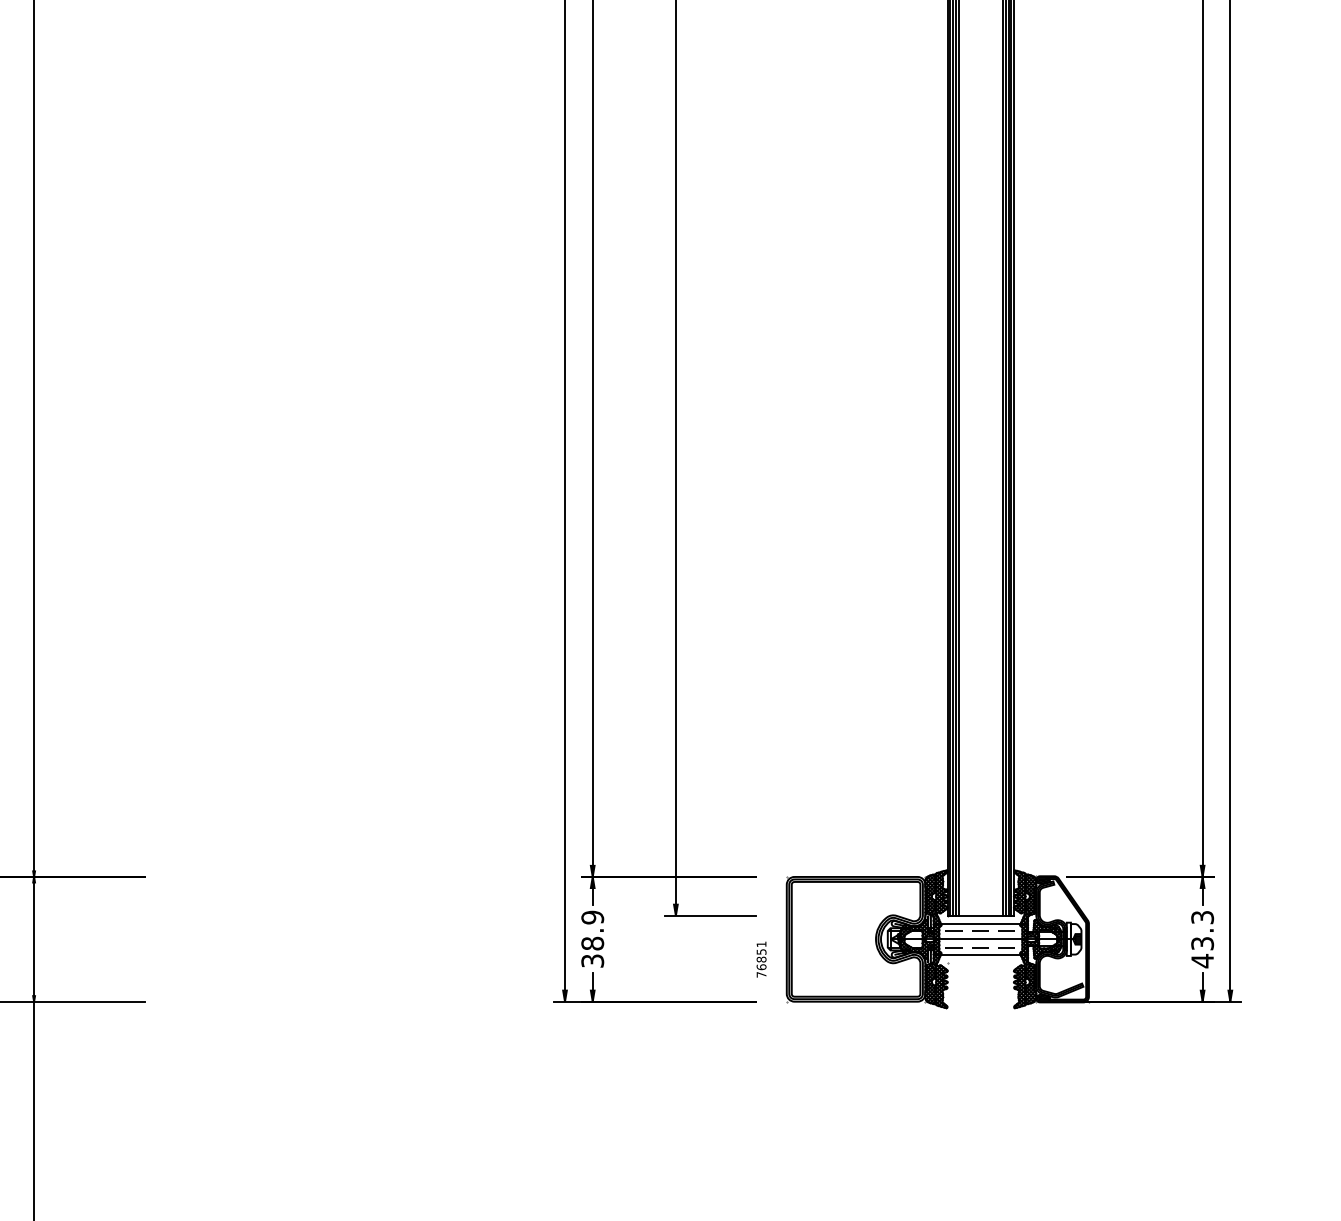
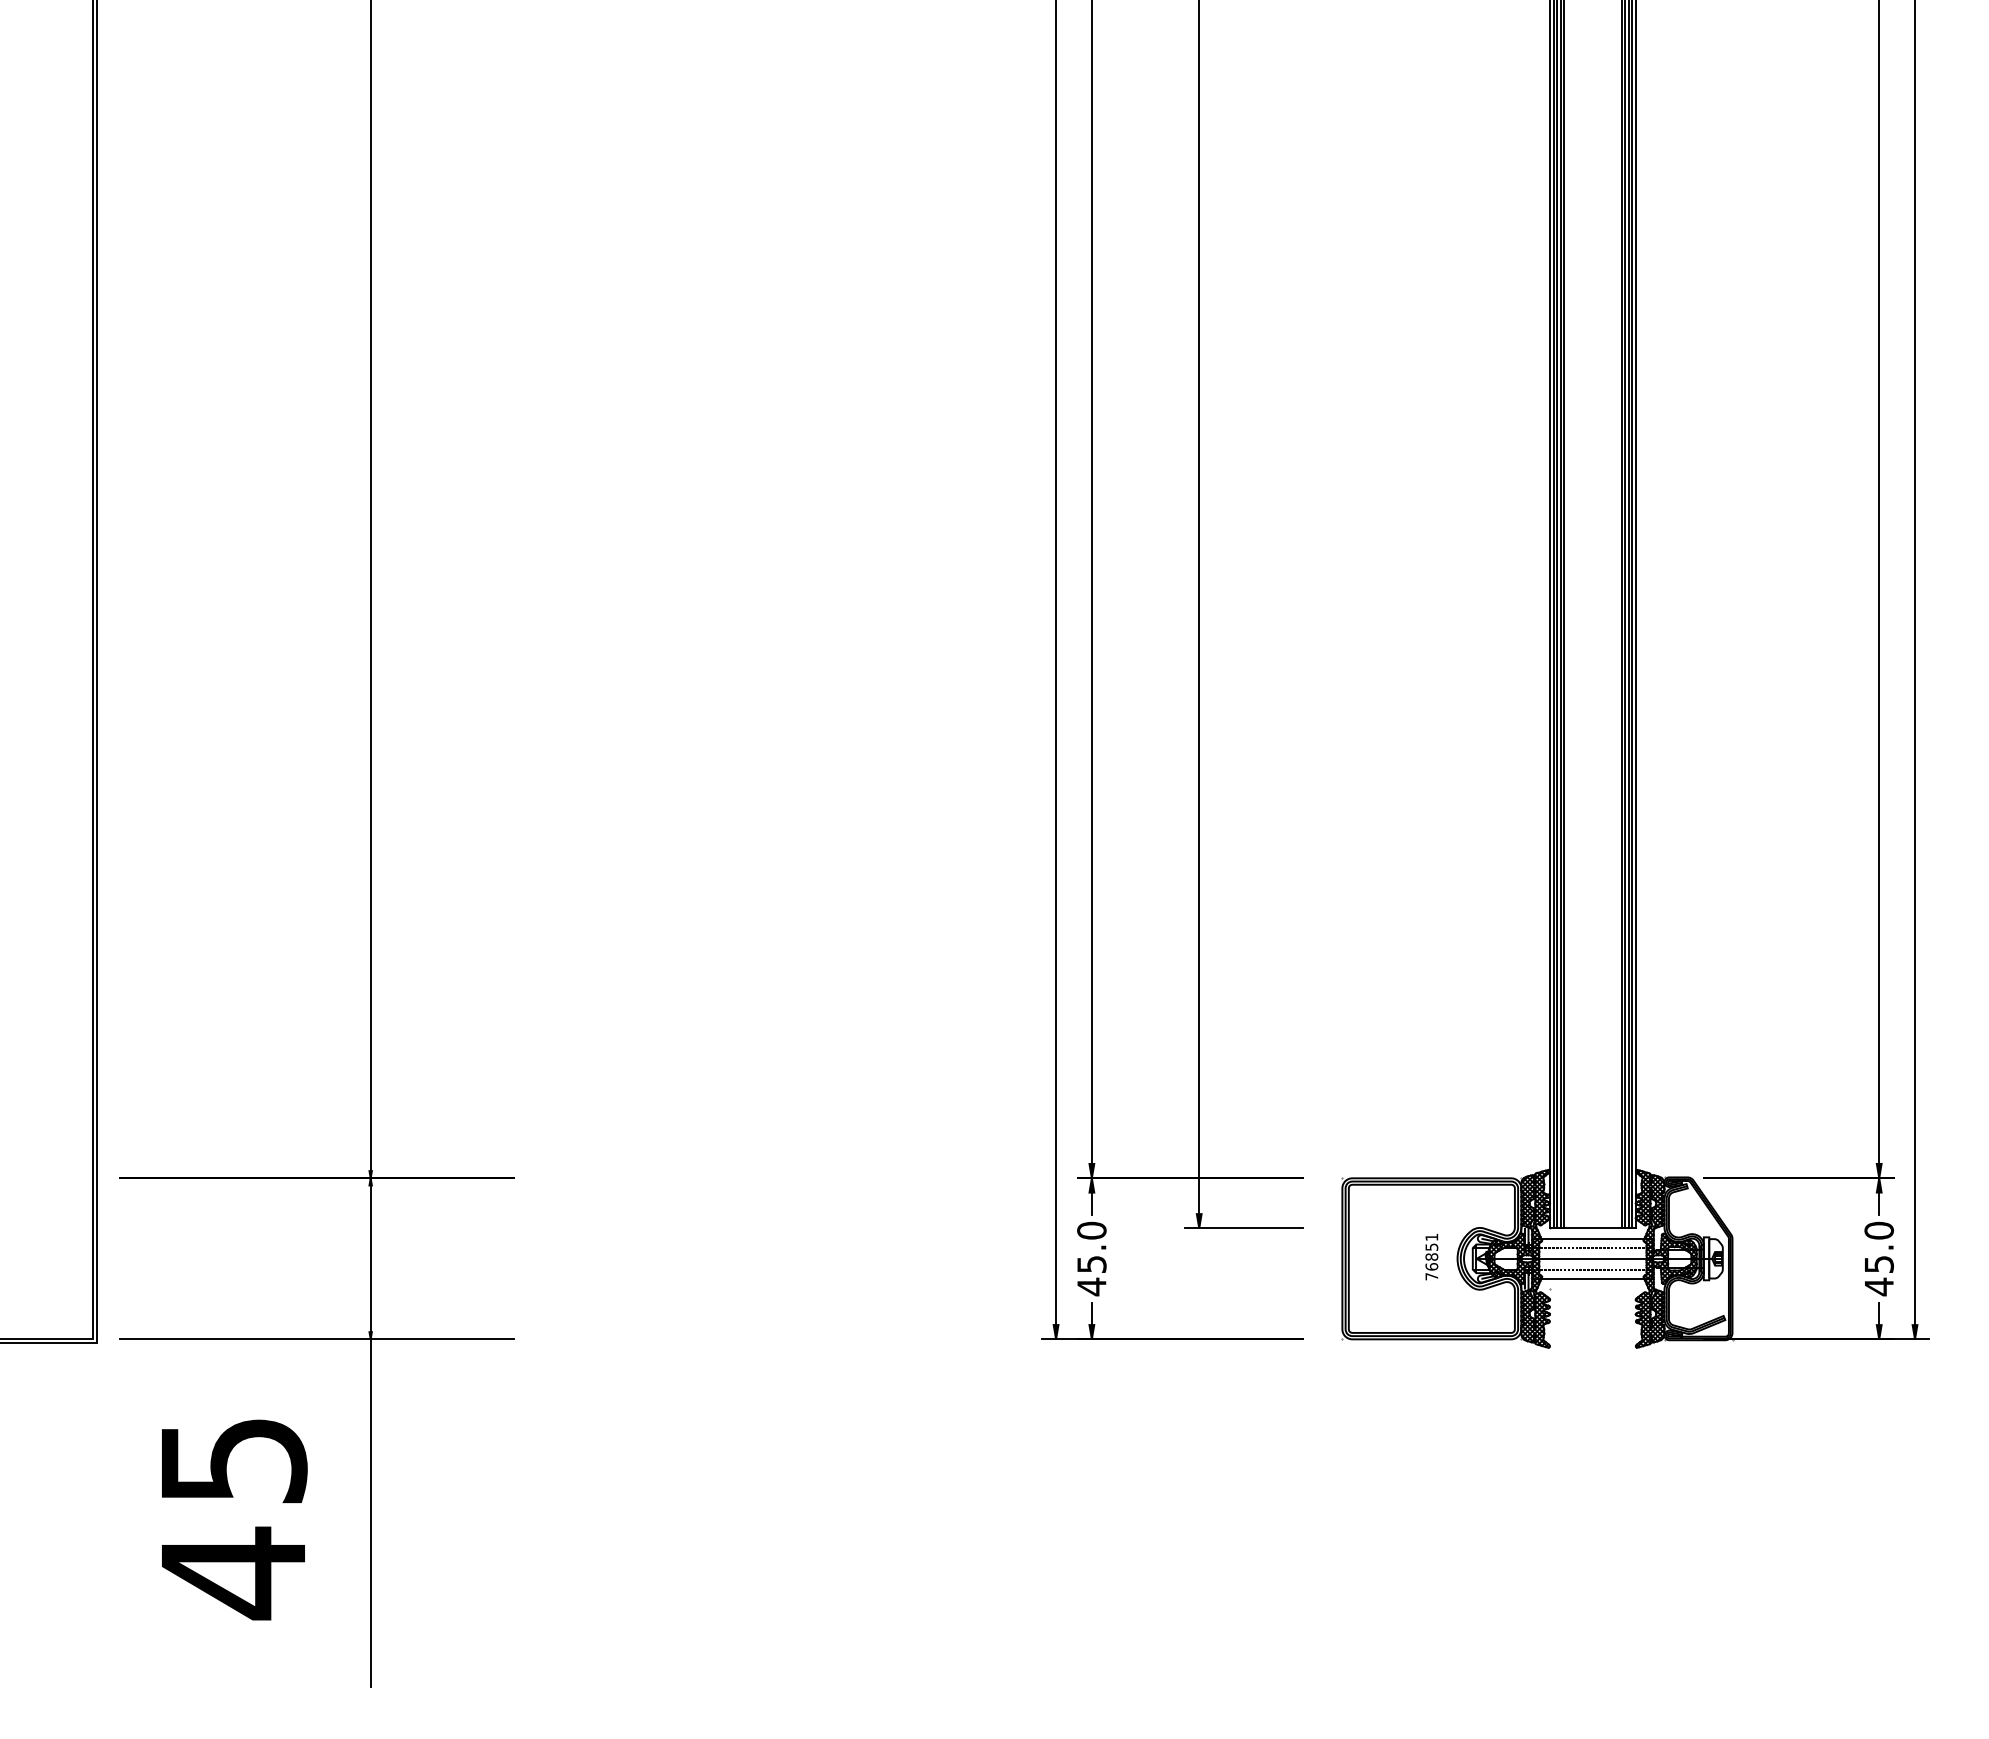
text: (1202, 929) -> (1878, 1246), 43.3 -> 45.0
text: (592, 939) -> (1091, 1258), 38.9 -> 45.0
text: (761, 959) -> (1431, 1256), moved

